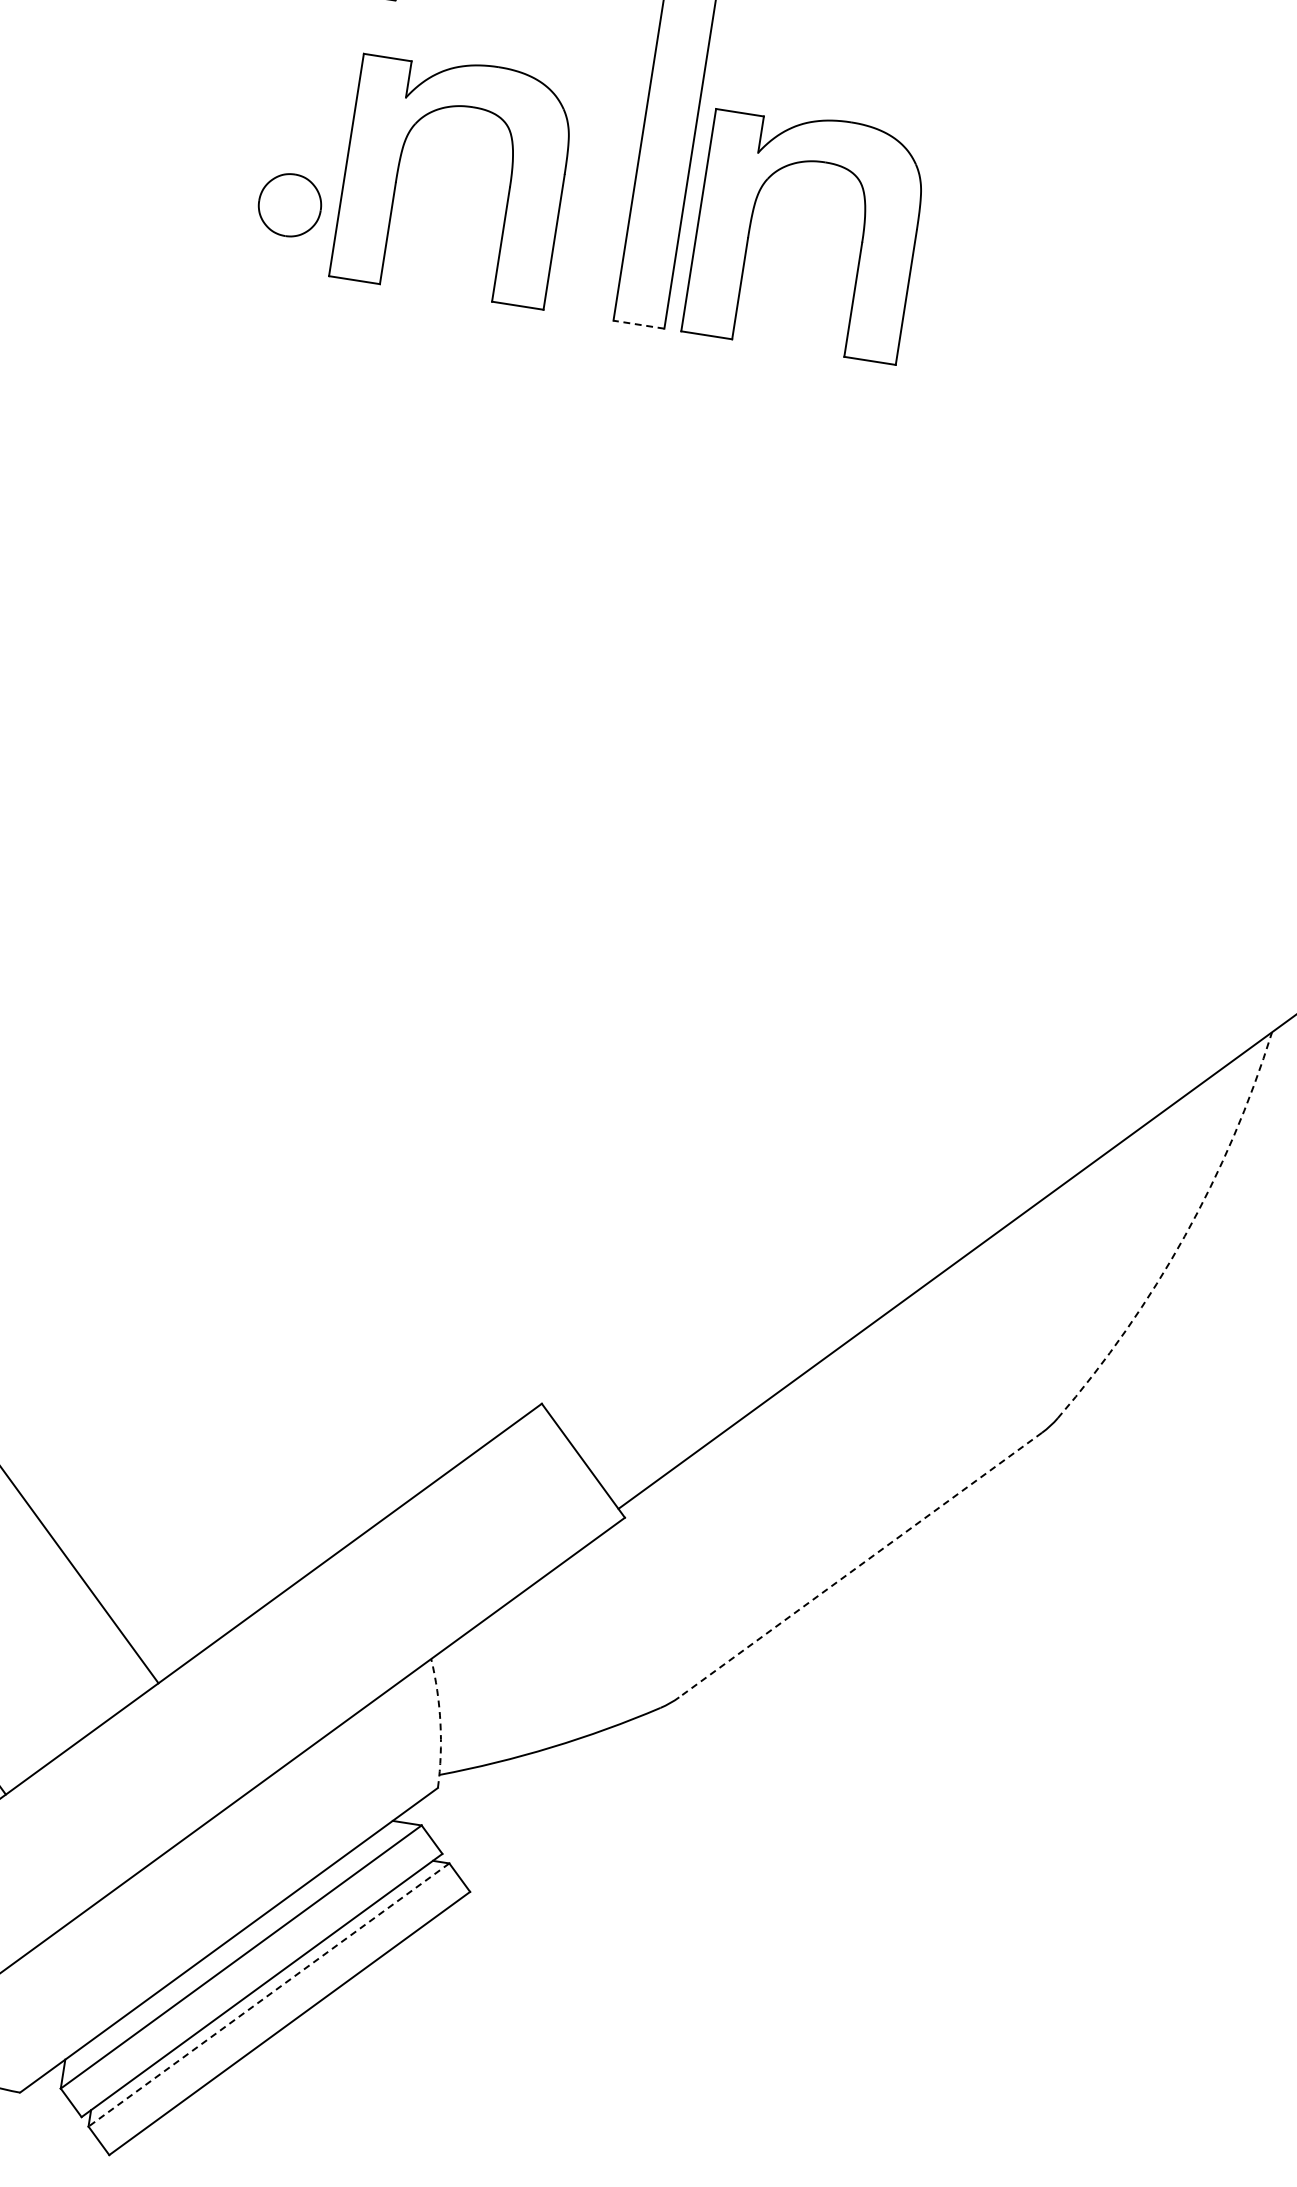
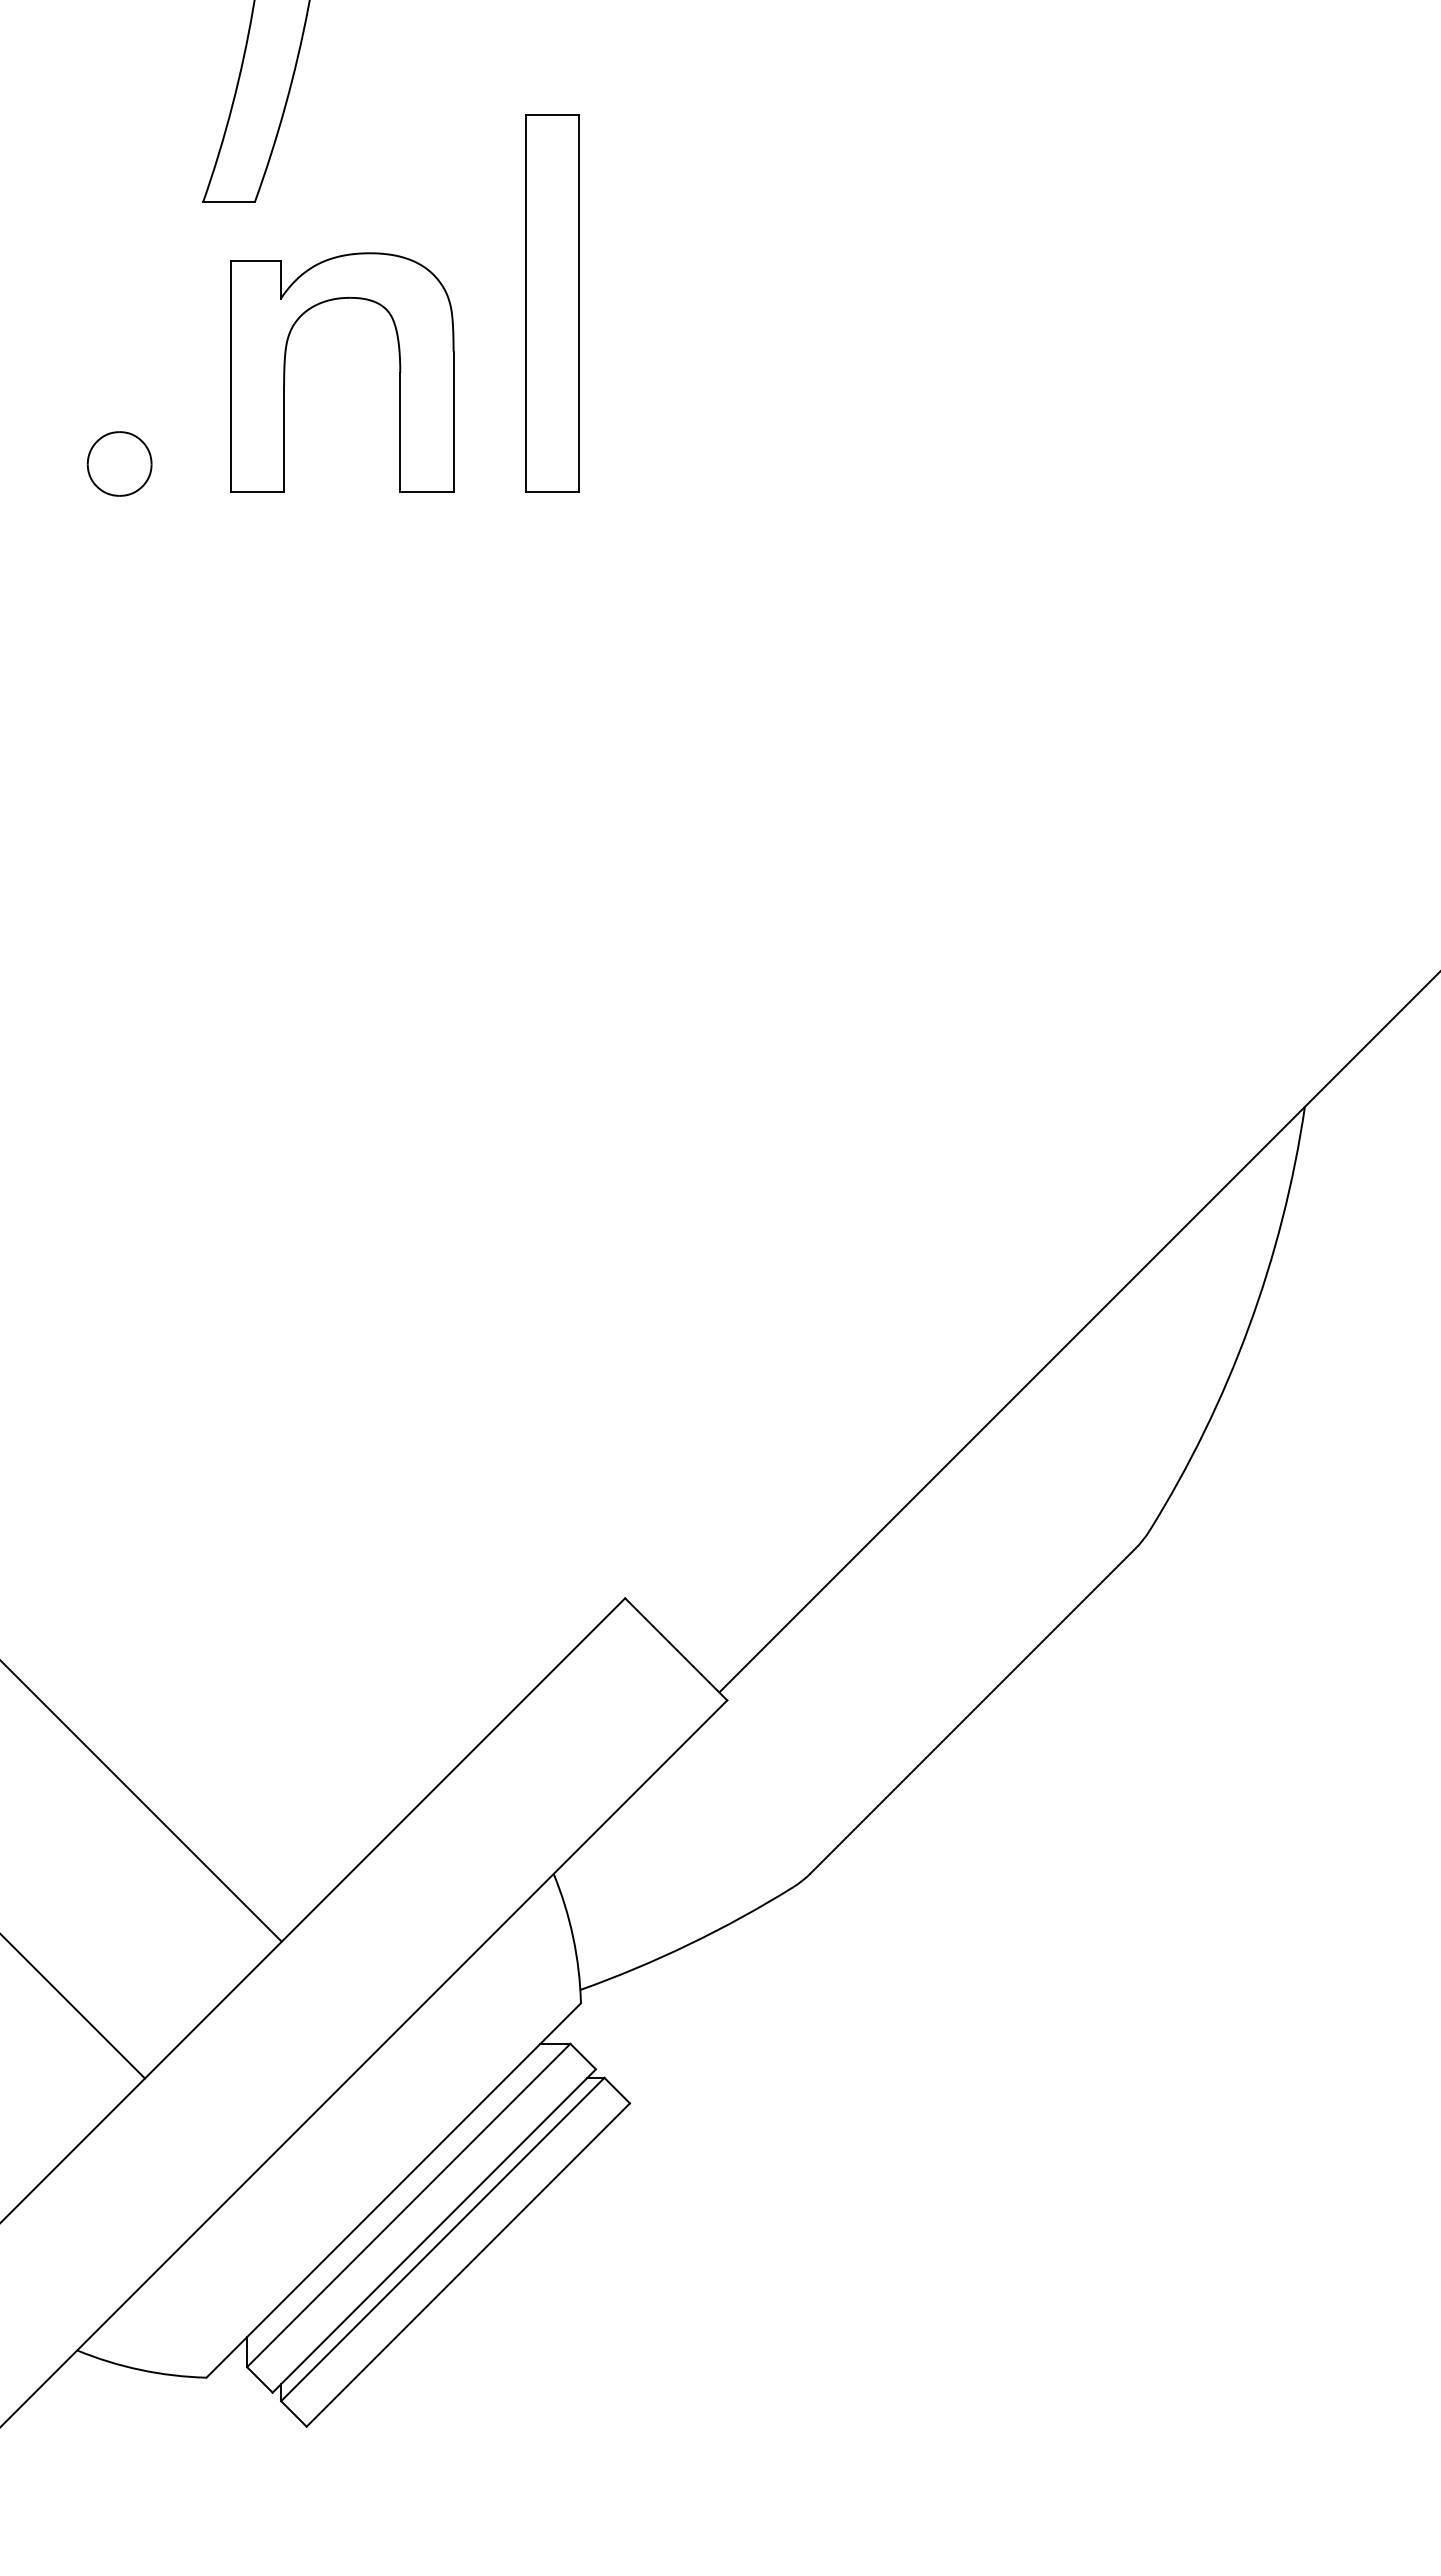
part: (289, 204) -> (119, 463), moved
part: (751, 224) -> (650, 372), removed
line: (638, 324) -> (551, 491), dashed -> solid
arc: (1184, 1236) -> (1248, 1327), dashed -> solid
line: (861, 1564) -> (973, 1710), dashed -> solid
arc: (440, 1723) -> (573, 1937), dashed -> solid
line: (268, 1994) -> (442, 2239), dashed -> solid

